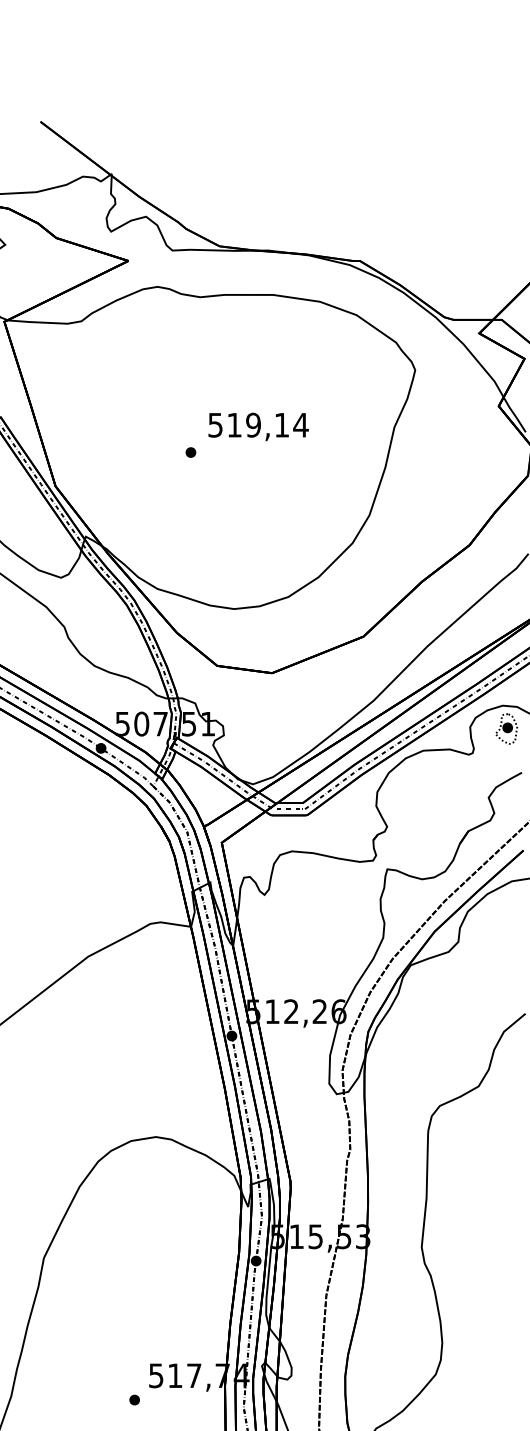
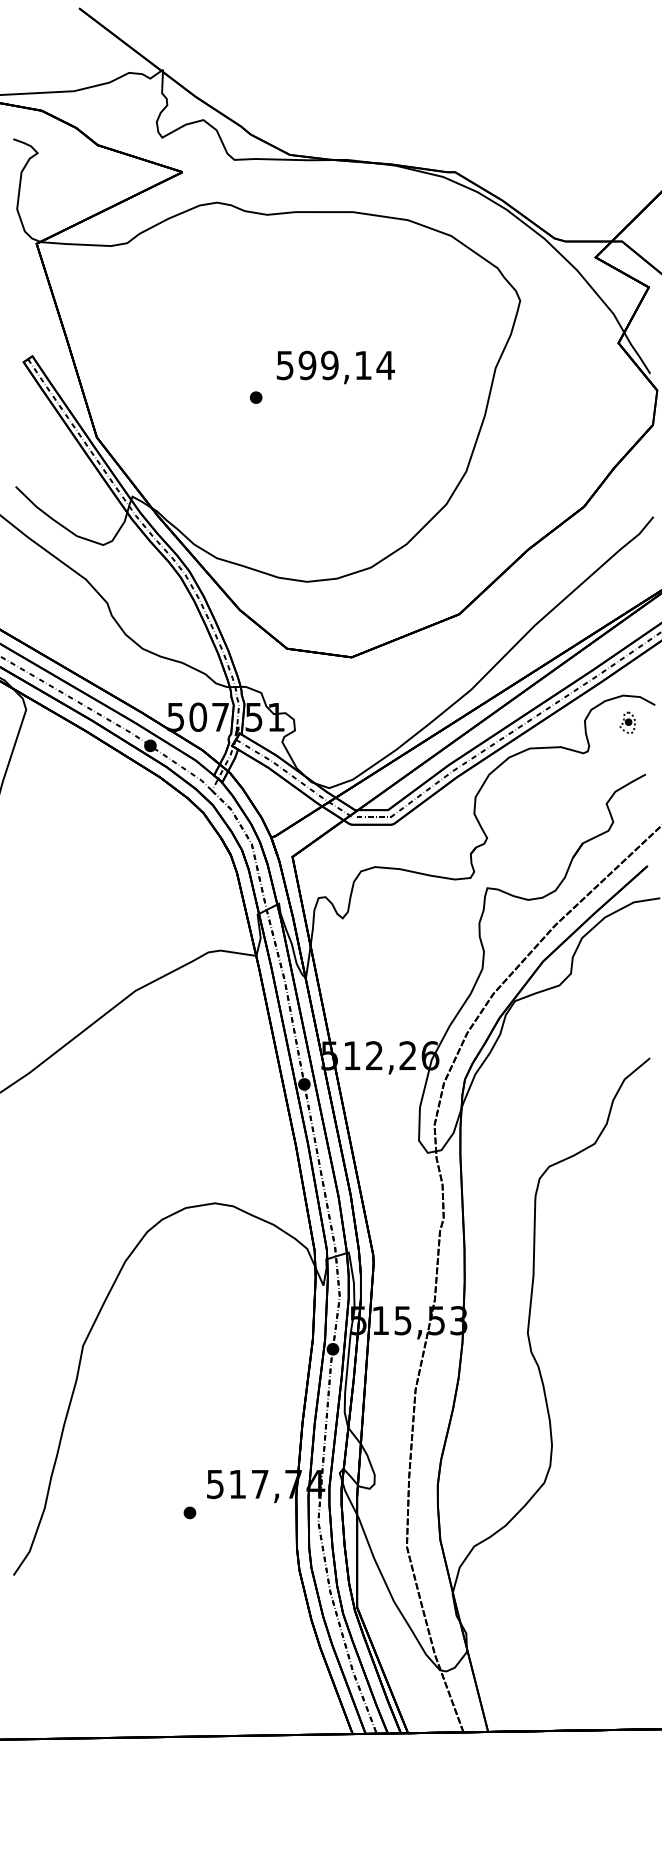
text: (234, 425) -> (307, 365), 519,14 -> 599,14
part: (506, 728) -> (627, 722), size x0.6

